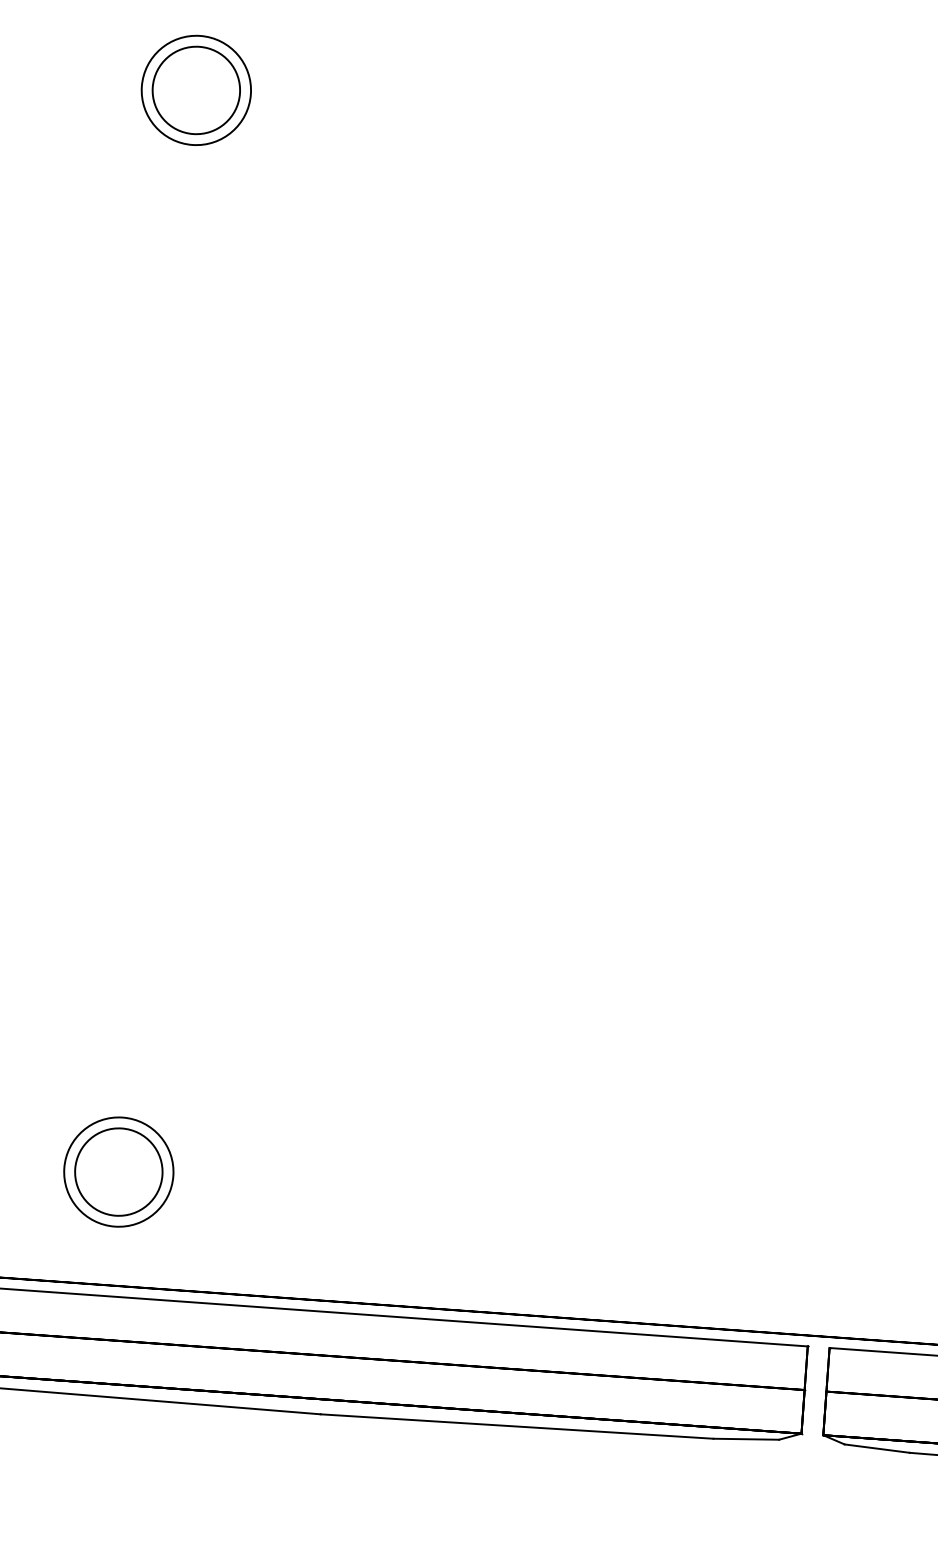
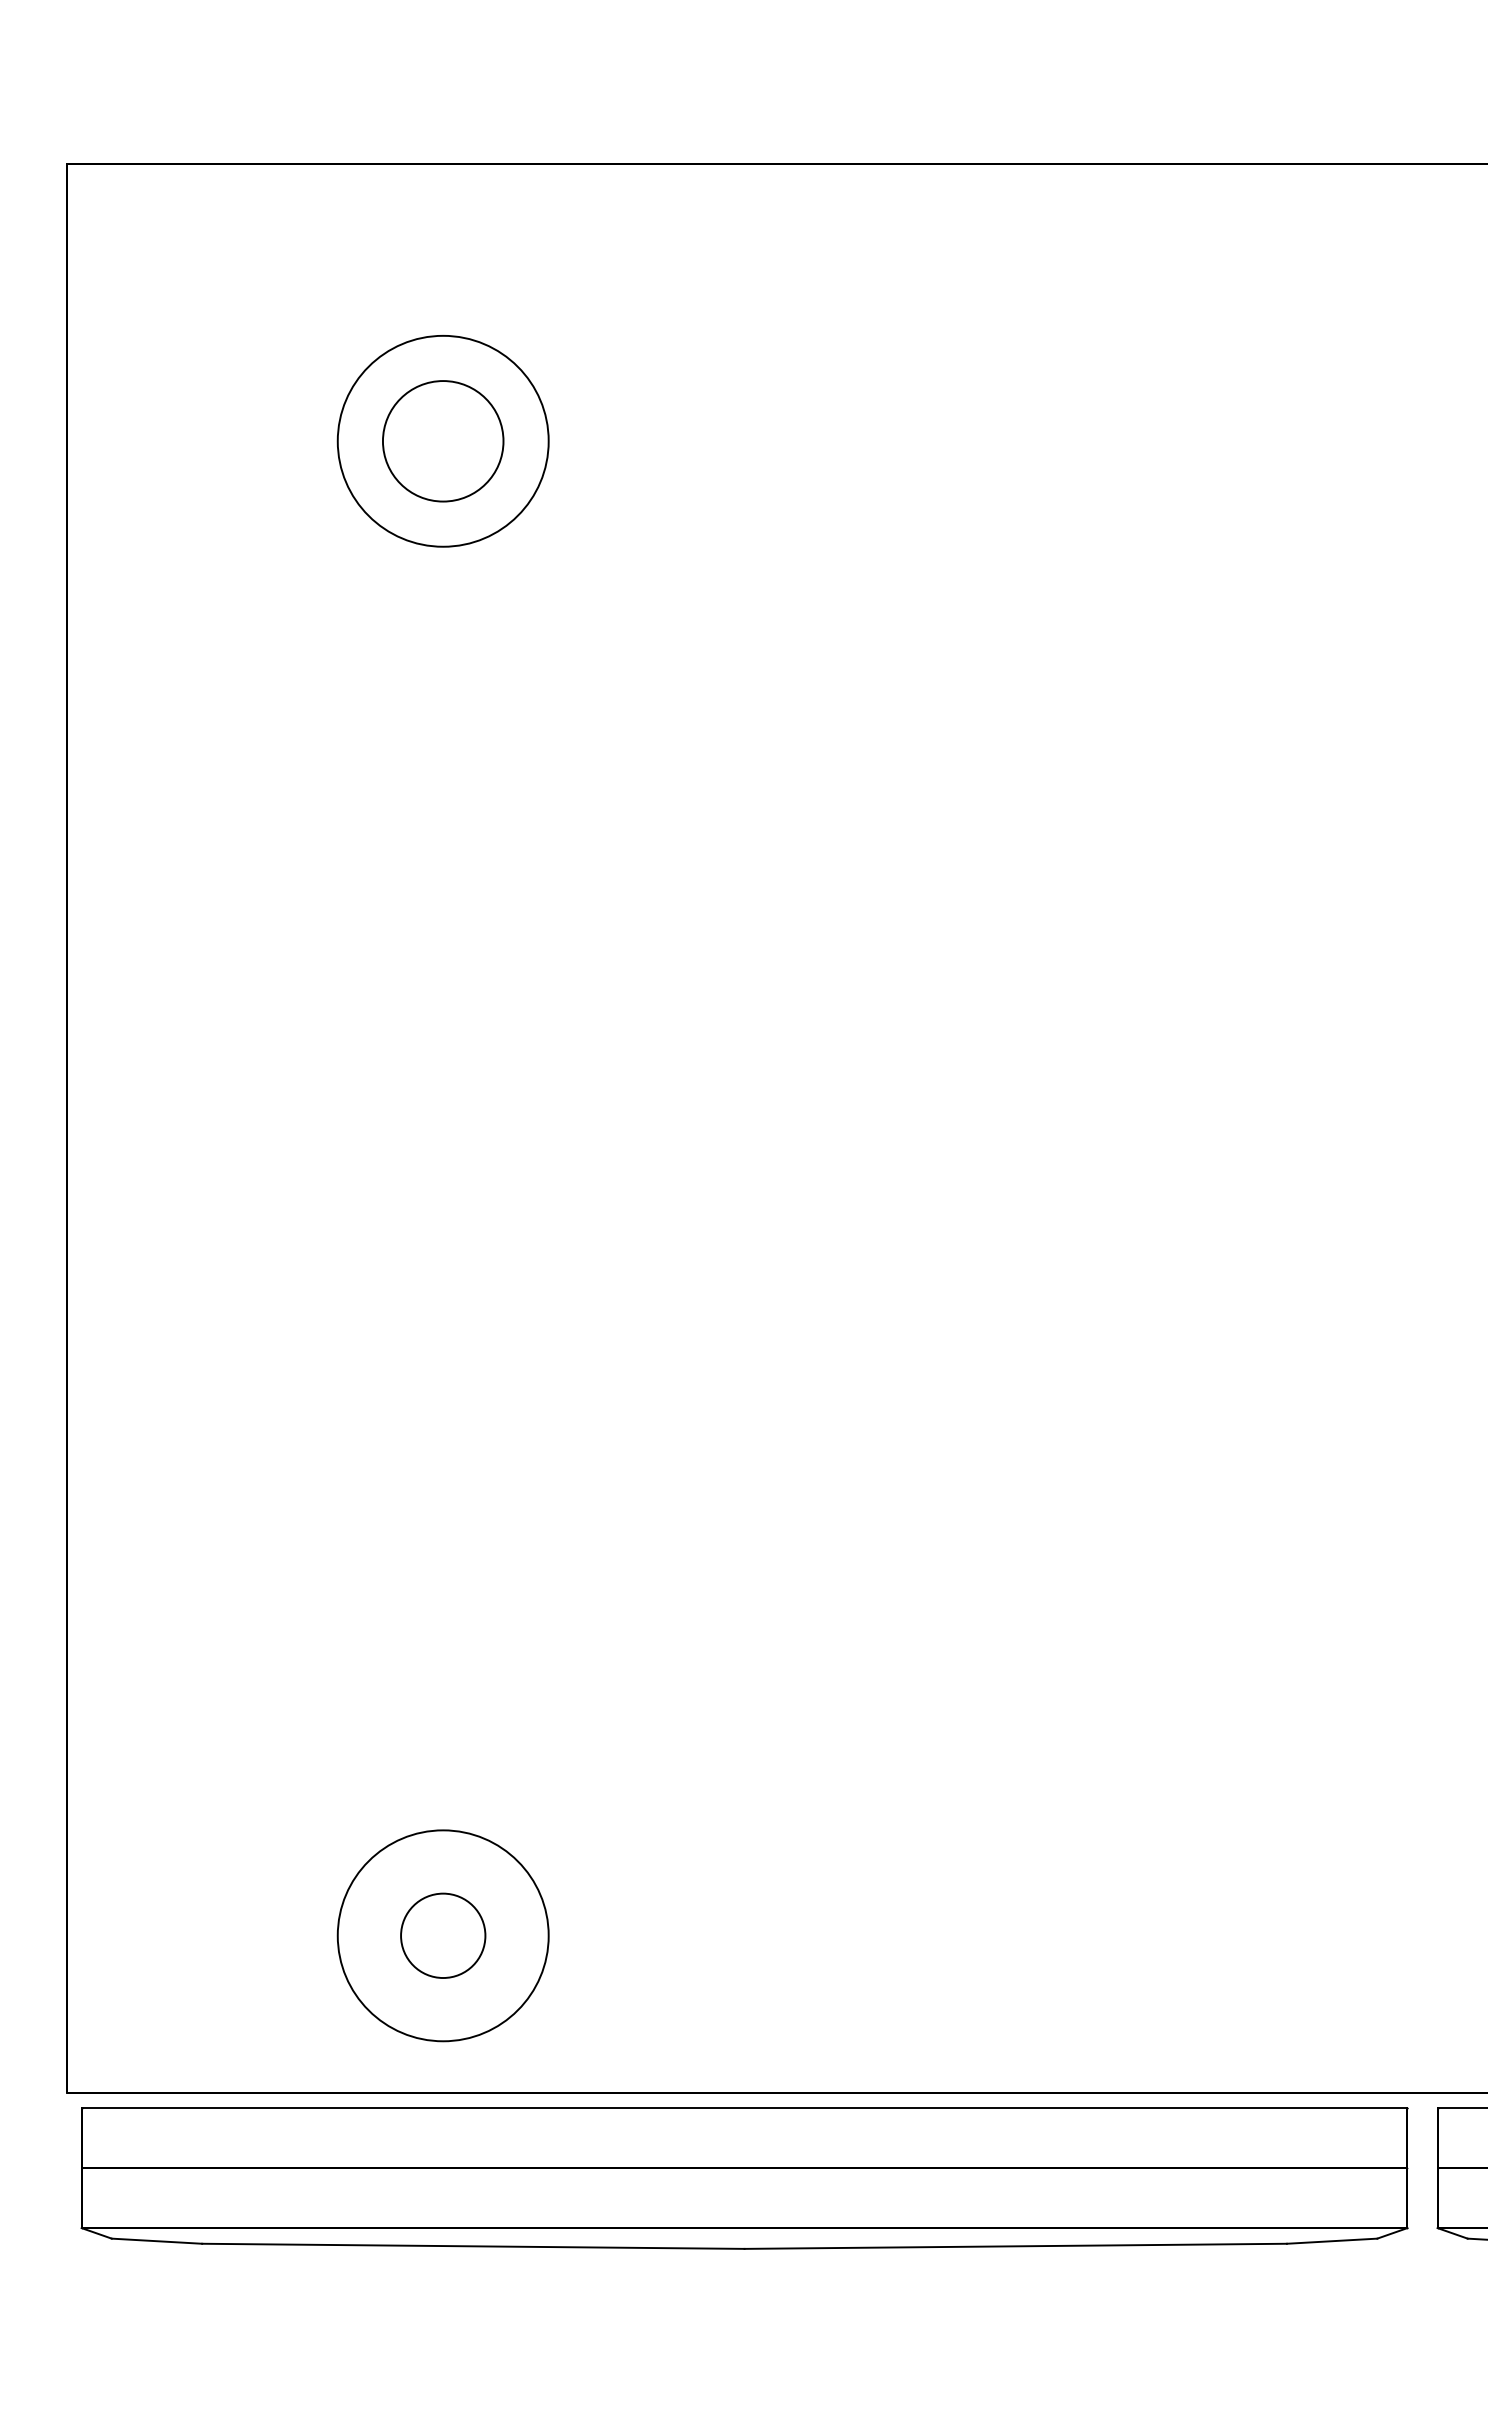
circle: (195, 89) -> (442, 440), size x1.4
circle: (118, 1171) -> (442, 1935), size x0.7
circle: (118, 1171) -> (442, 1935), size x1.4

